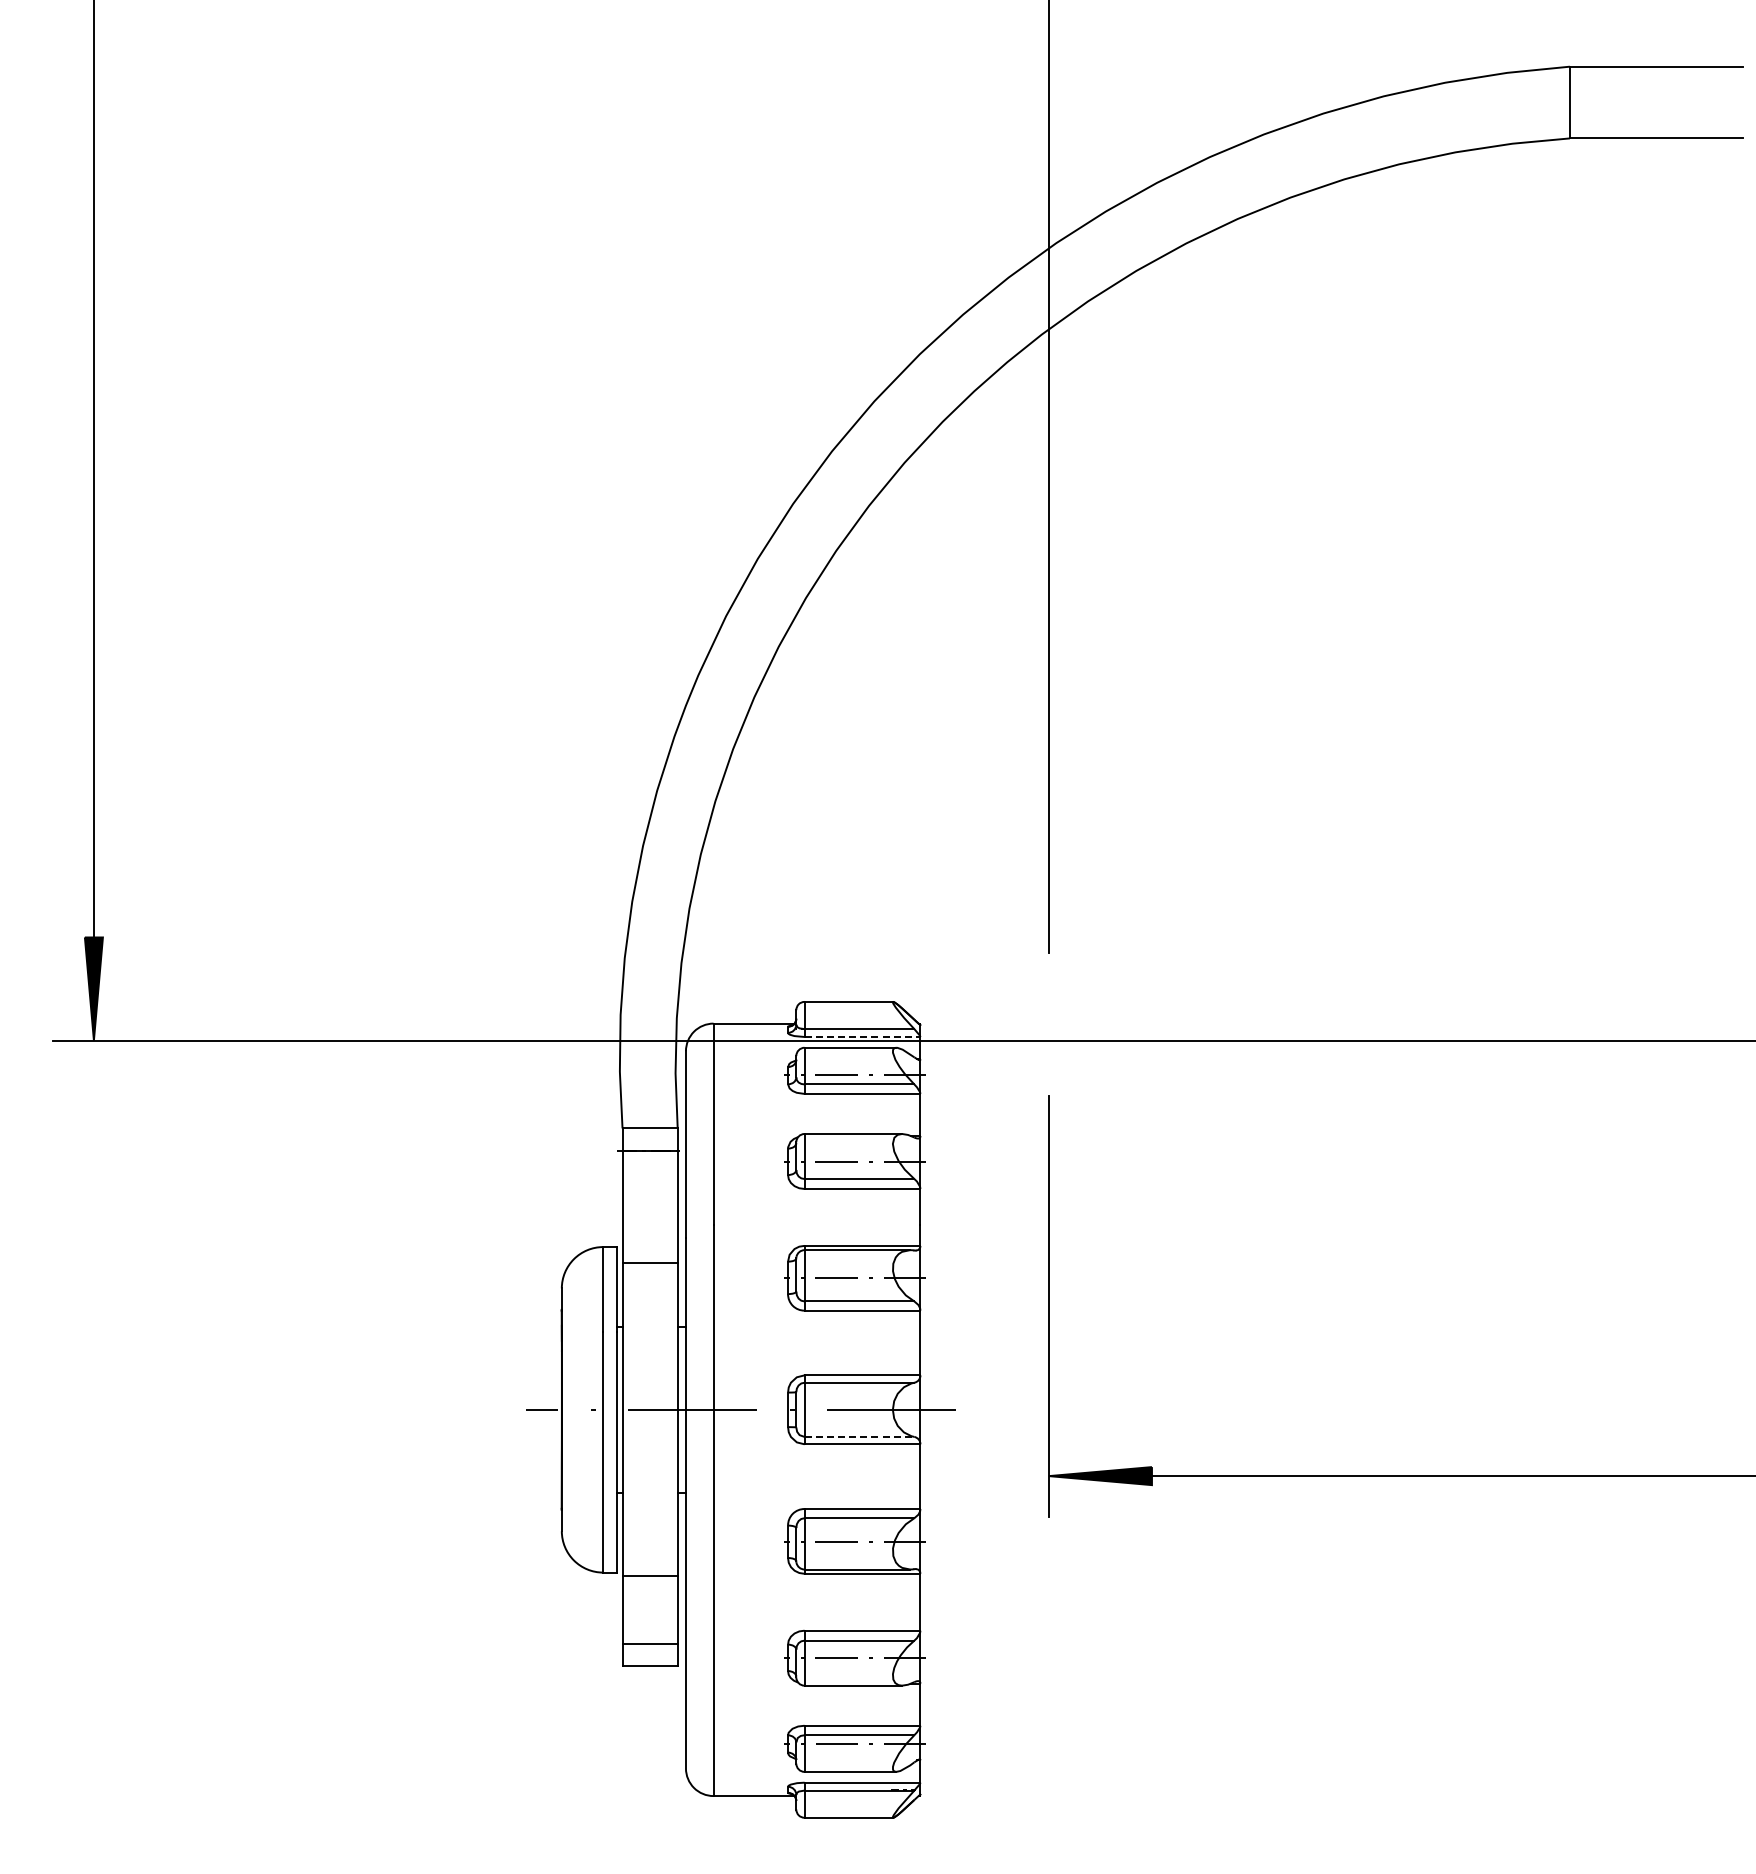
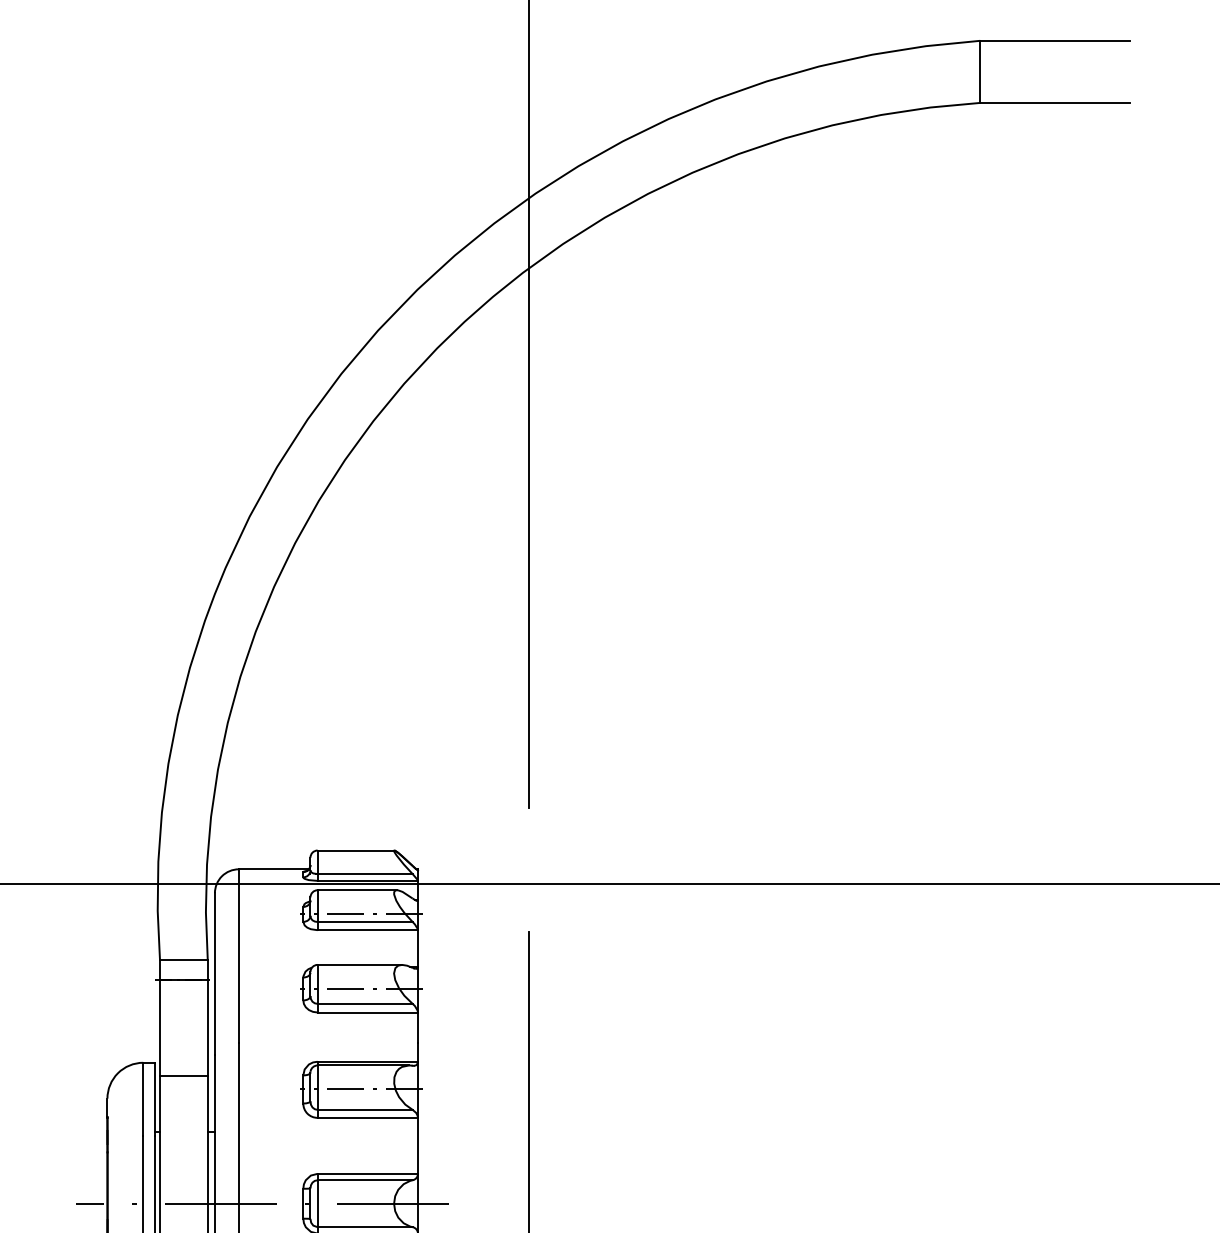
line: (862, 1036) -> (367, 880), dashed -> solid
line: (859, 1436) -> (365, 1226), dashed -> solid

